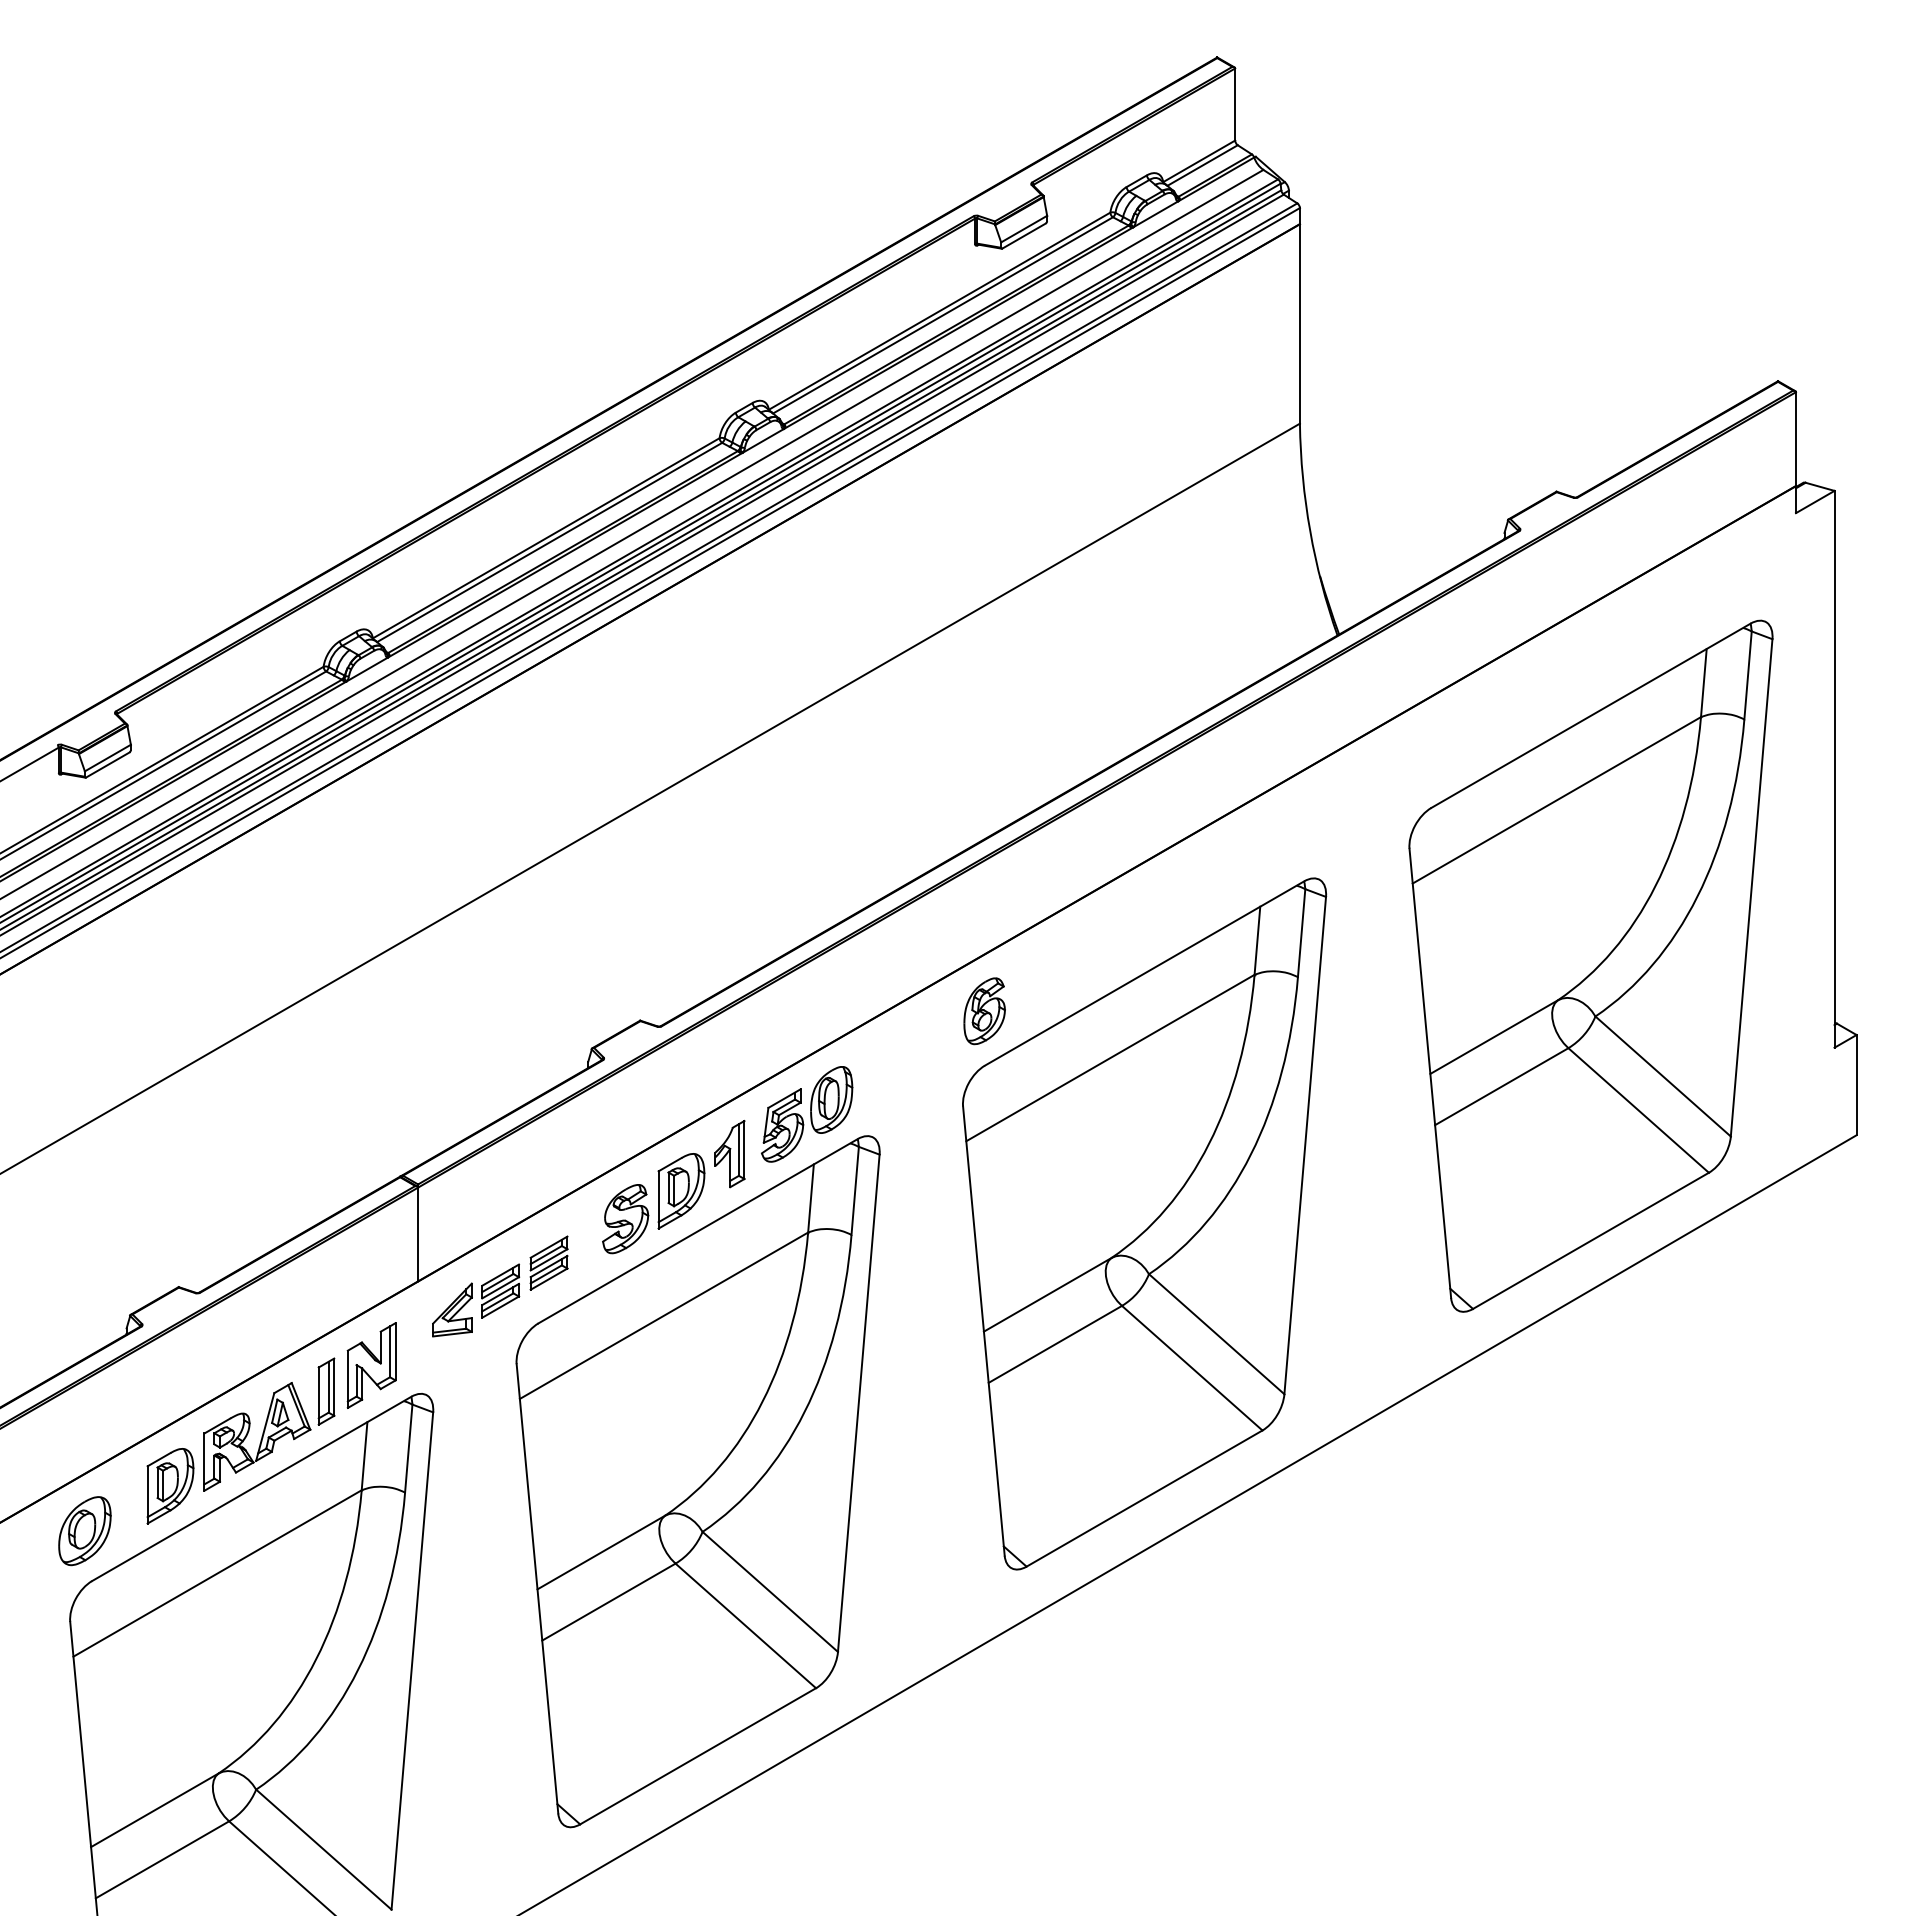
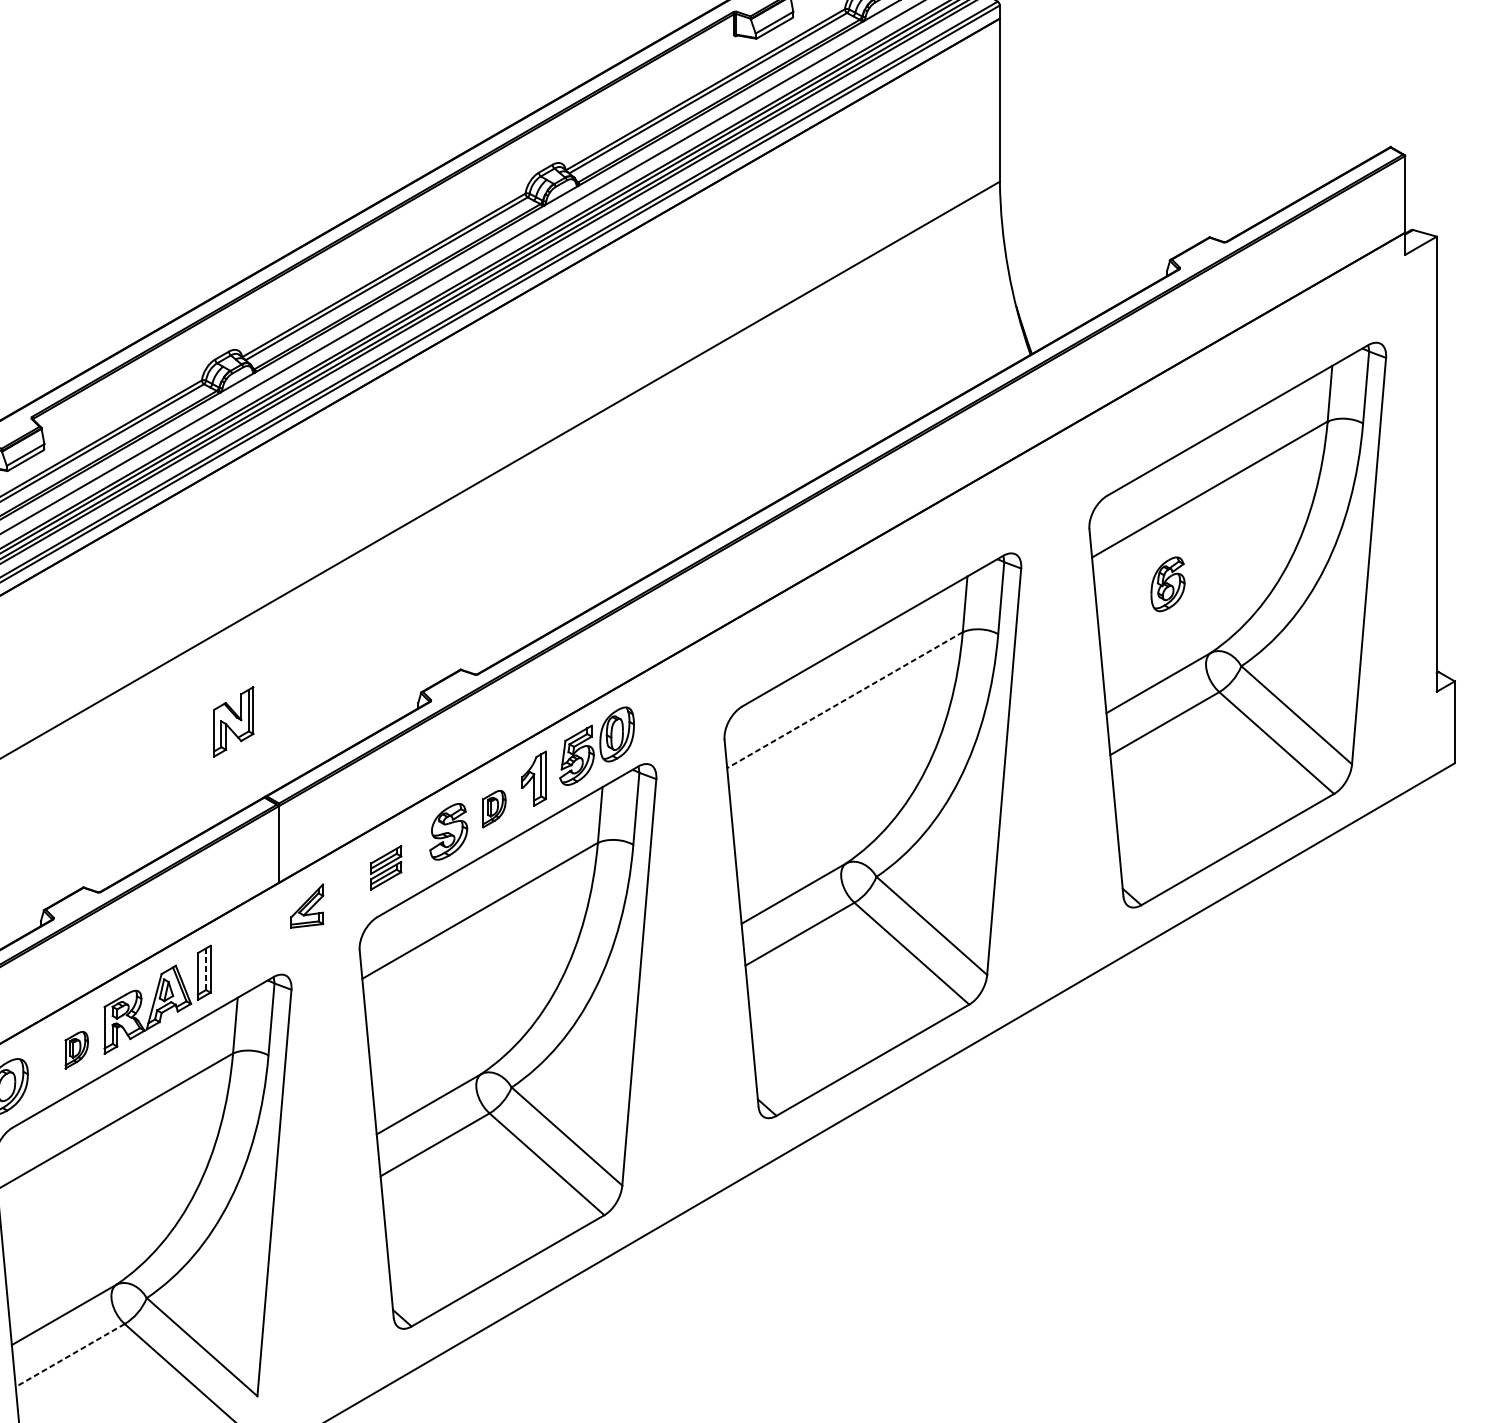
part: (984, 1011) -> (1167, 584), moved
line: (1110, 1058) -> (845, 700), solid -> dashed
part: (681, 1191) -> (494, 809), size x0.6
part: (500, 1290) -> (346, 890), removed
part: (371, 1365) -> (233, 721), moved
line: (328, 1387) -> (205, 969), solid -> dashed
part: (170, 1486) -> (76, 1050), size x0.6
line: (162, 1859) -> (70, 1355), solid -> dashed

